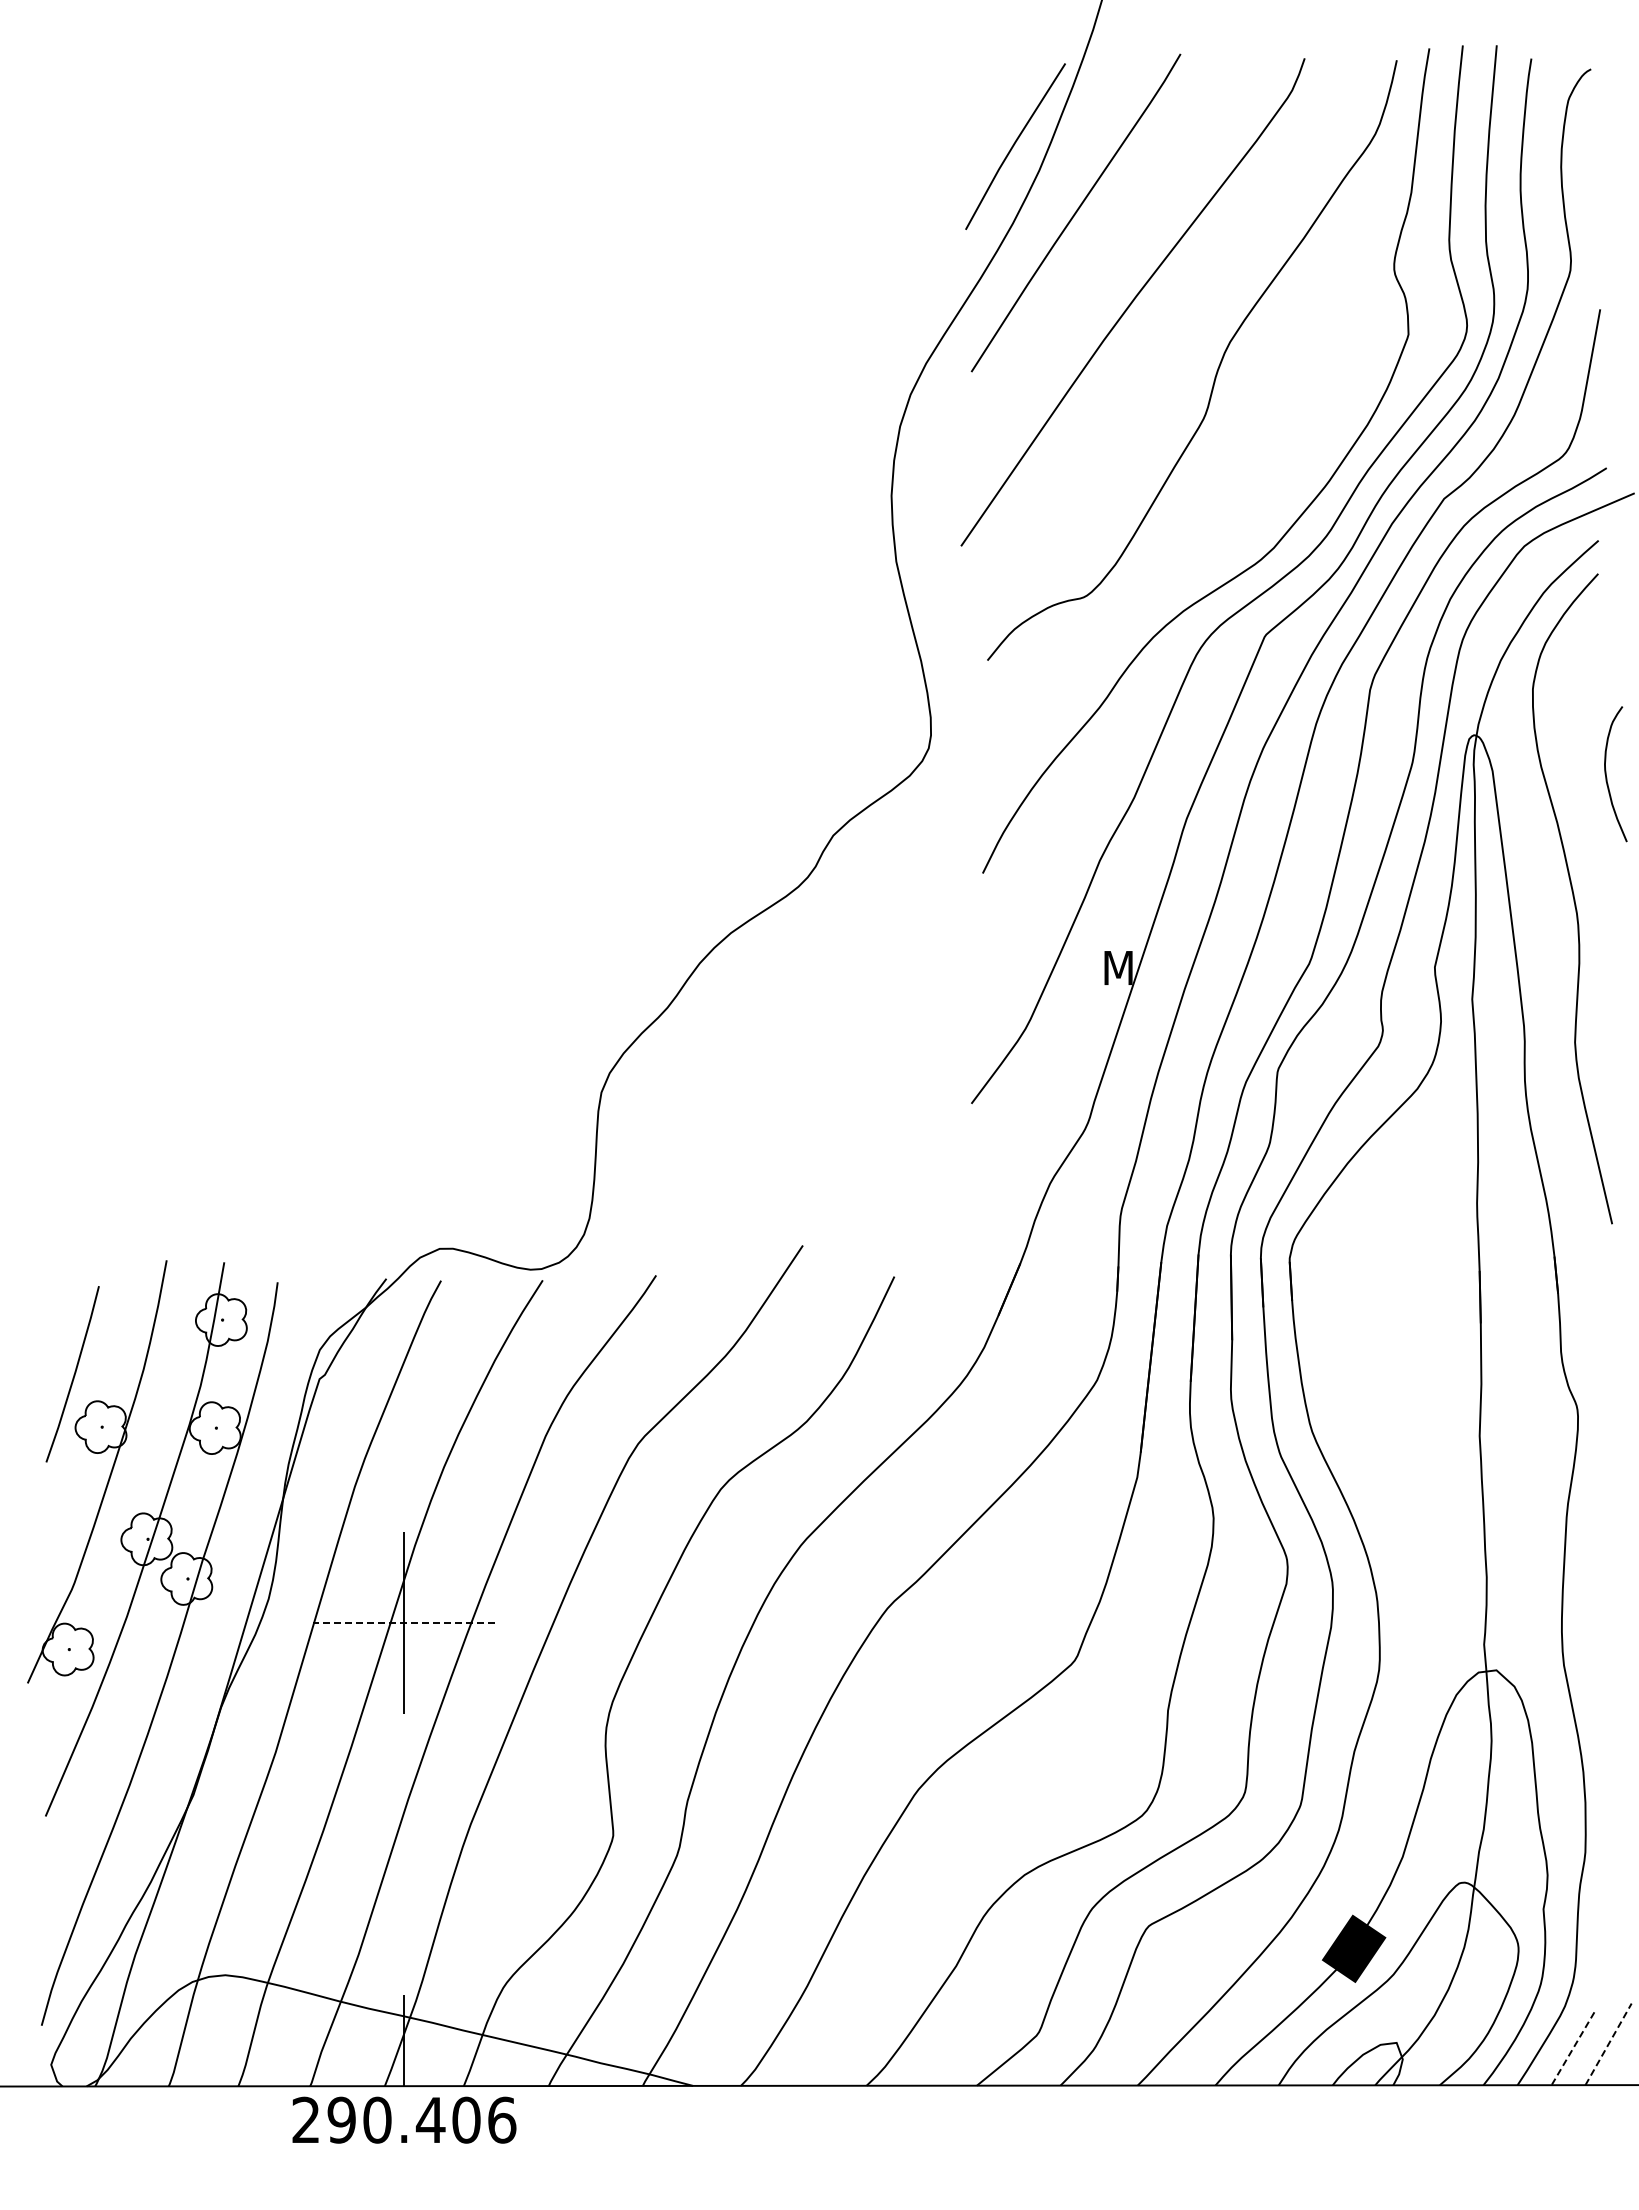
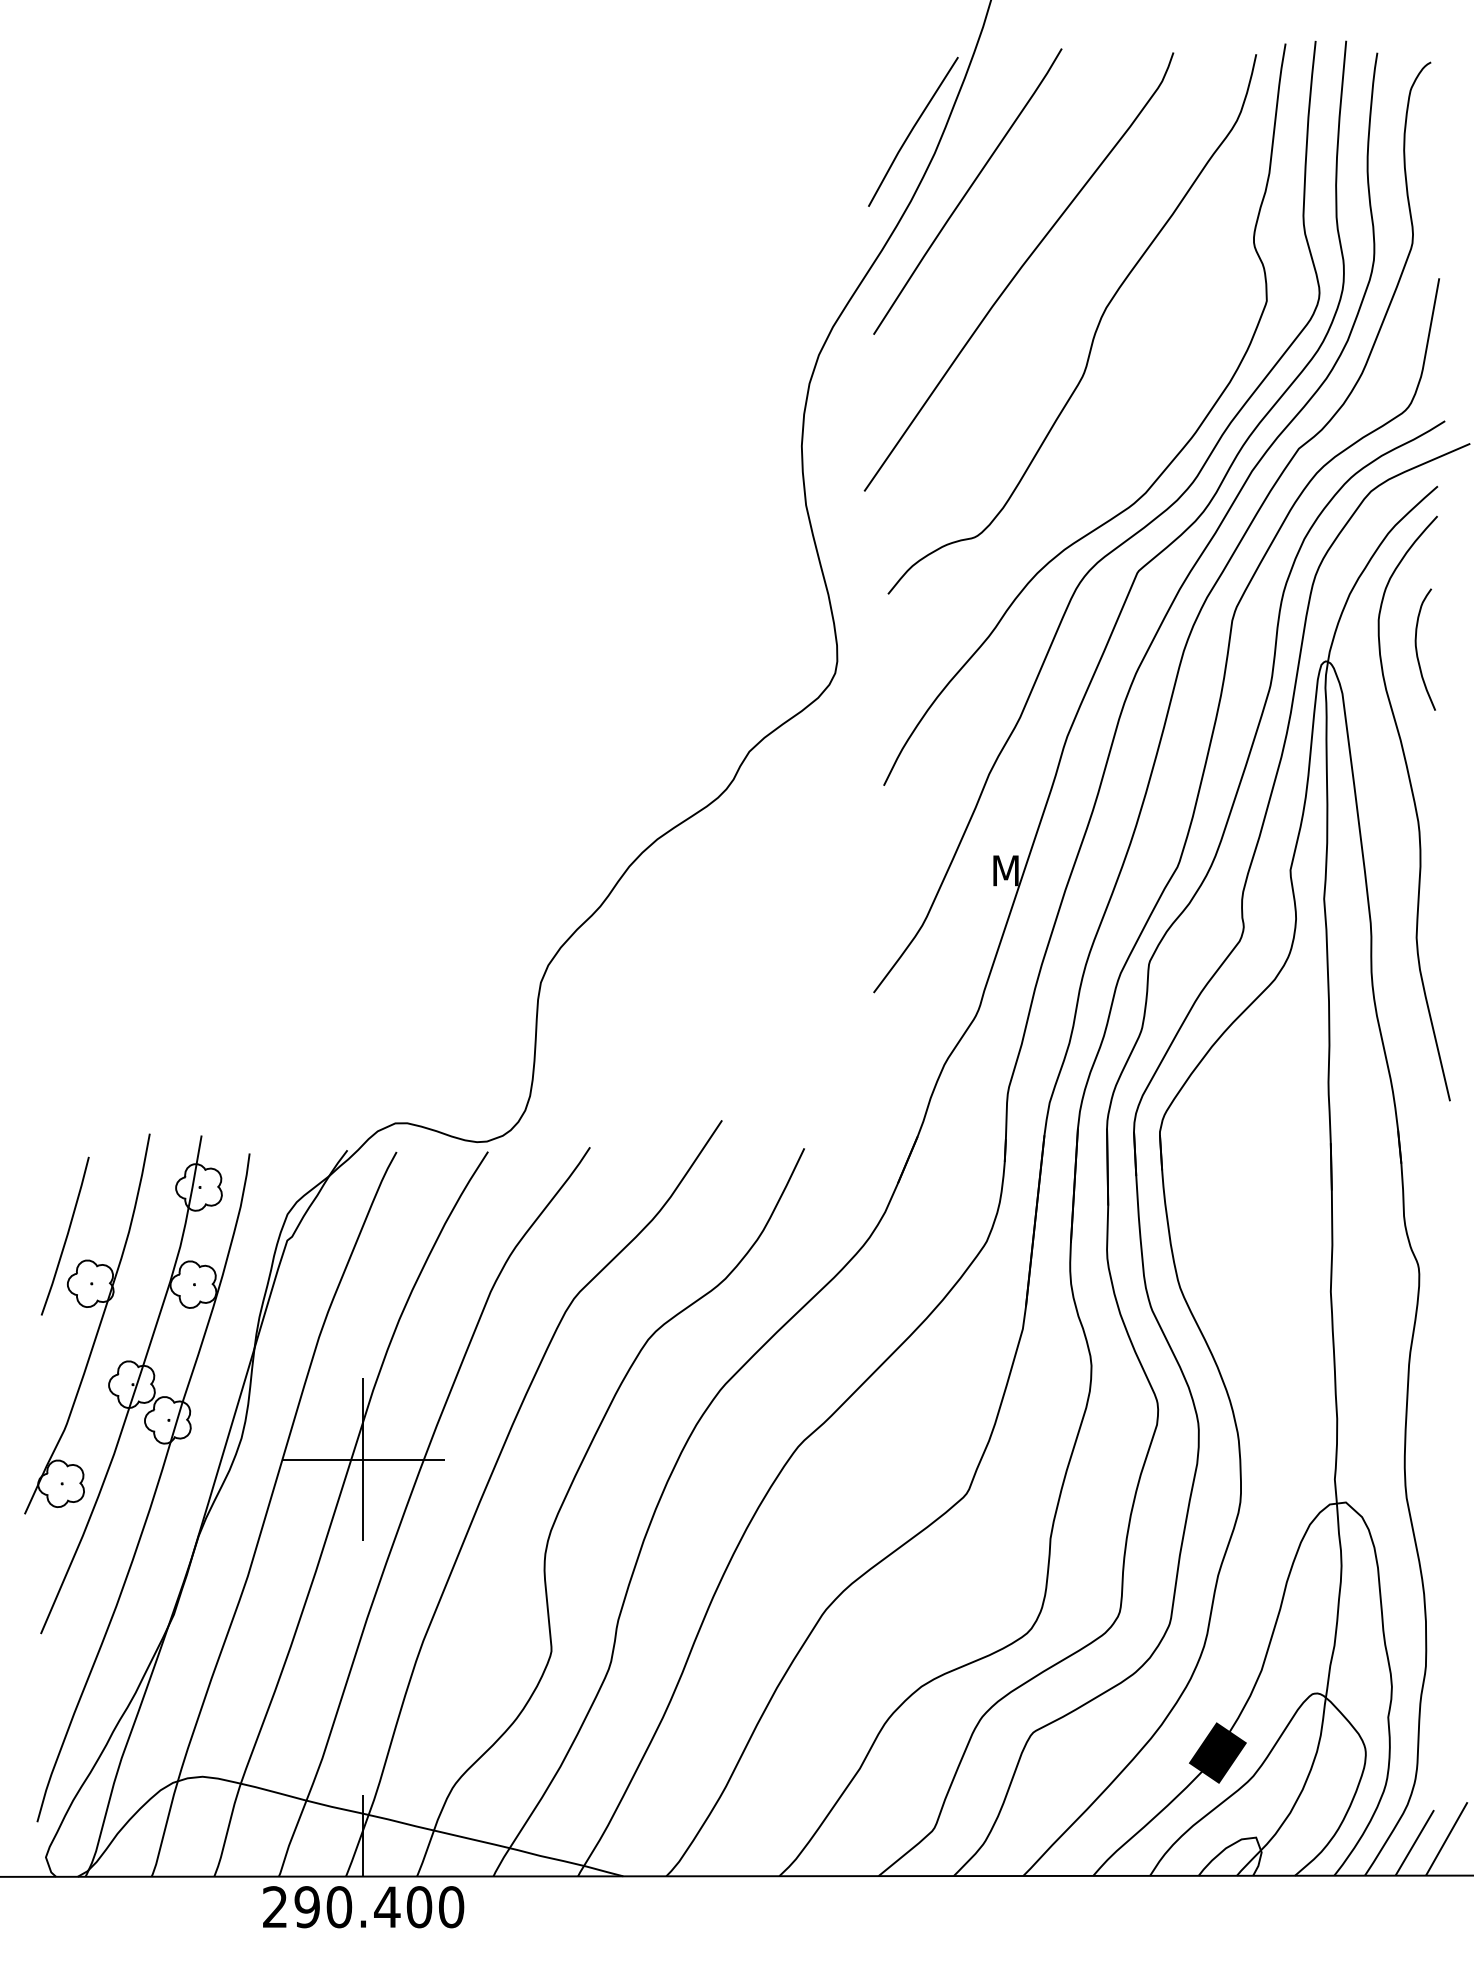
curve: (1607, 777) -> (1417, 652), moved
line: (404, 1622) -> (363, 1459), dashed -> solid
line: (1608, 2044) -> (1446, 1839), dashed -> solid
line: (1572, 2049) -> (1414, 1843), dashed -> solid
text: (502, 2119) -> (451, 1906), 290.406 -> 290.400

